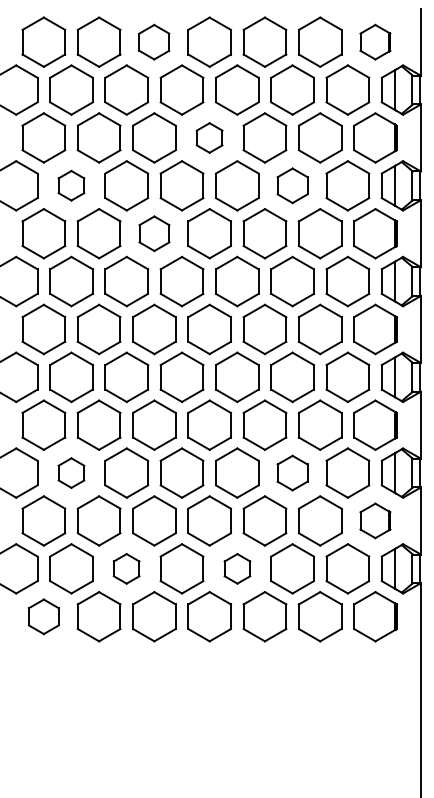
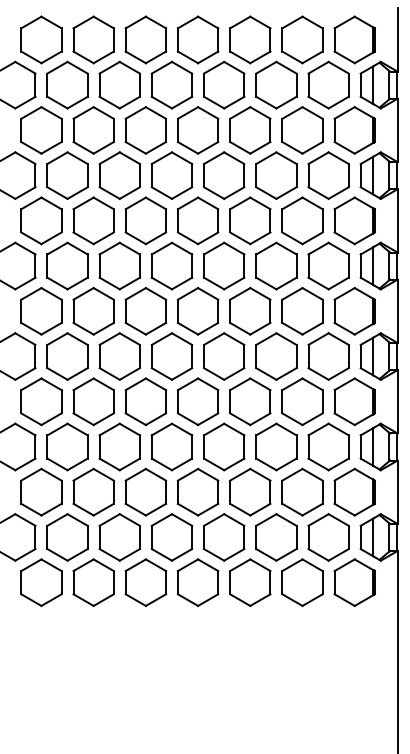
part: (154, 41) -> (145, 39), size x1.43
part: (375, 41) -> (354, 39), size x1.43
part: (209, 138) -> (197, 130), size x1.67
part: (71, 185) -> (67, 175), size x1.67
part: (292, 185) -> (276, 175), size x1.43
part: (154, 233) -> (145, 220), size x1.43
part: (71, 472) -> (67, 446), size x1.67
part: (292, 472) -> (276, 446), size x1.43
part: (375, 520) -> (354, 491), size x1.43
part: (126, 568) -> (119, 537), size x1.67
part: (237, 568) -> (224, 537), size x1.67
part: (43, 616) -> (41, 582), size x1.43

